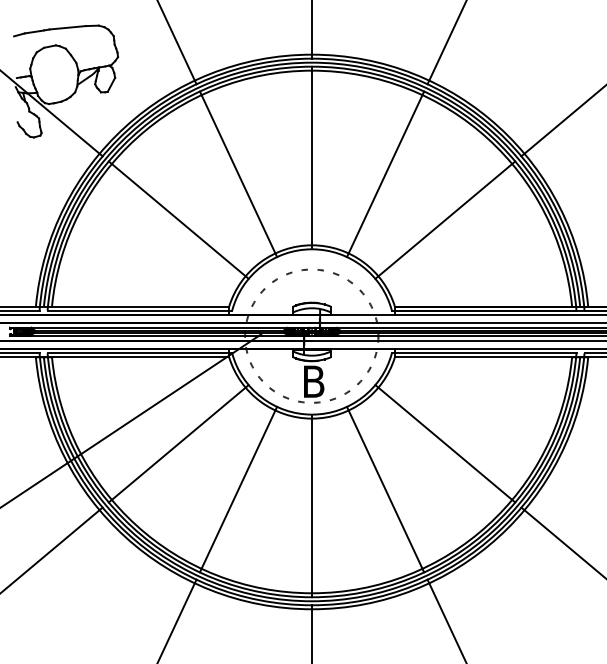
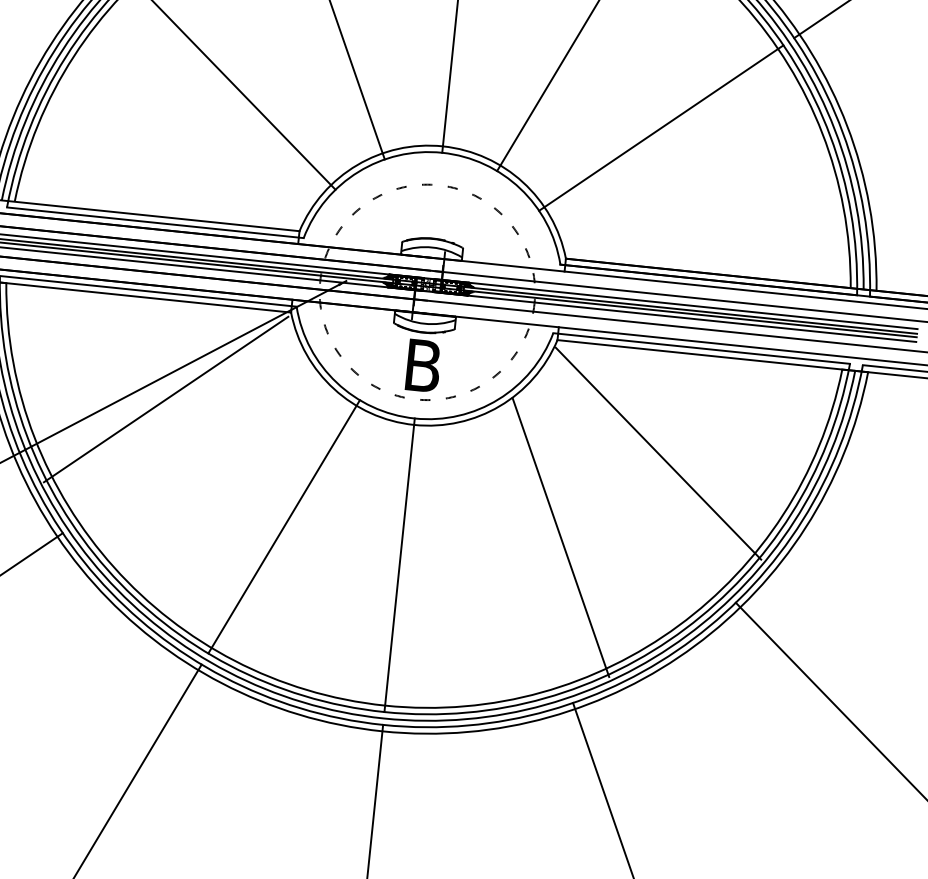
line: (178, 443) -> (165, 399), moved
line: (445, 443) -> (658, 453), moved
line: (385, 489) -> (560, 537), moved

